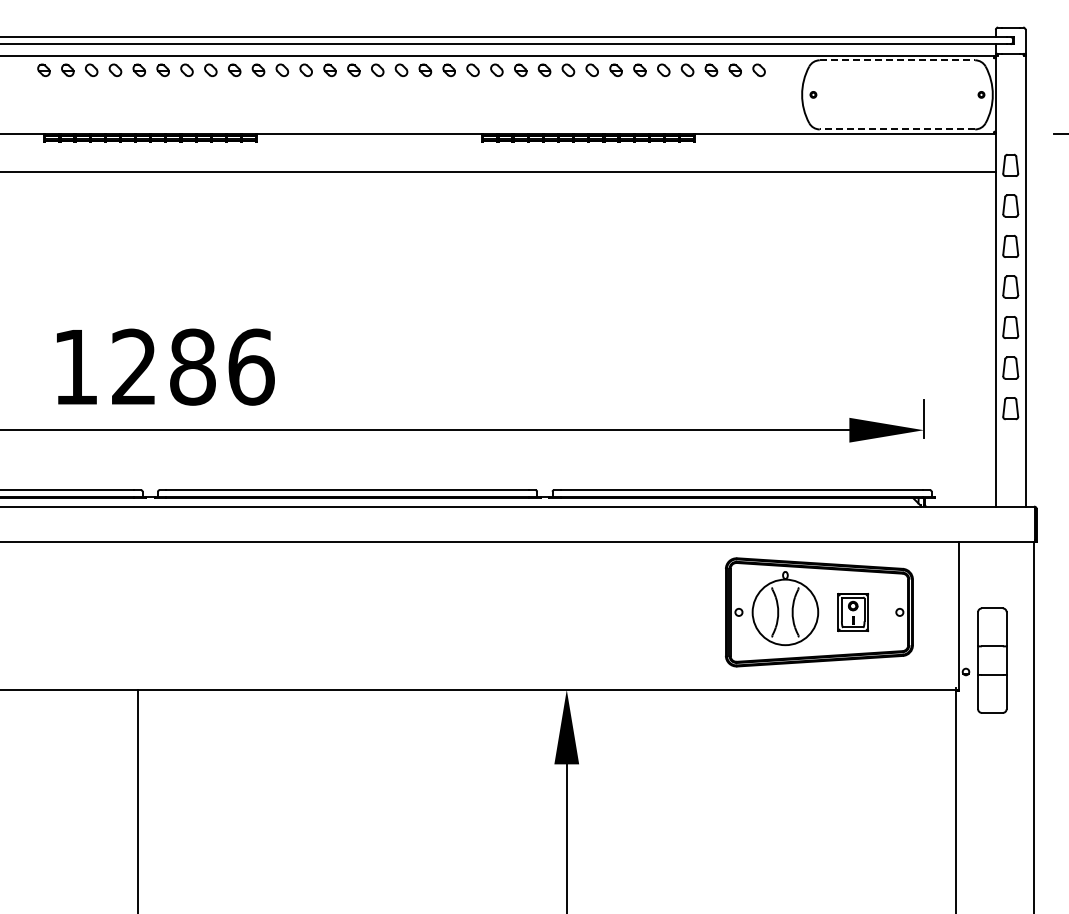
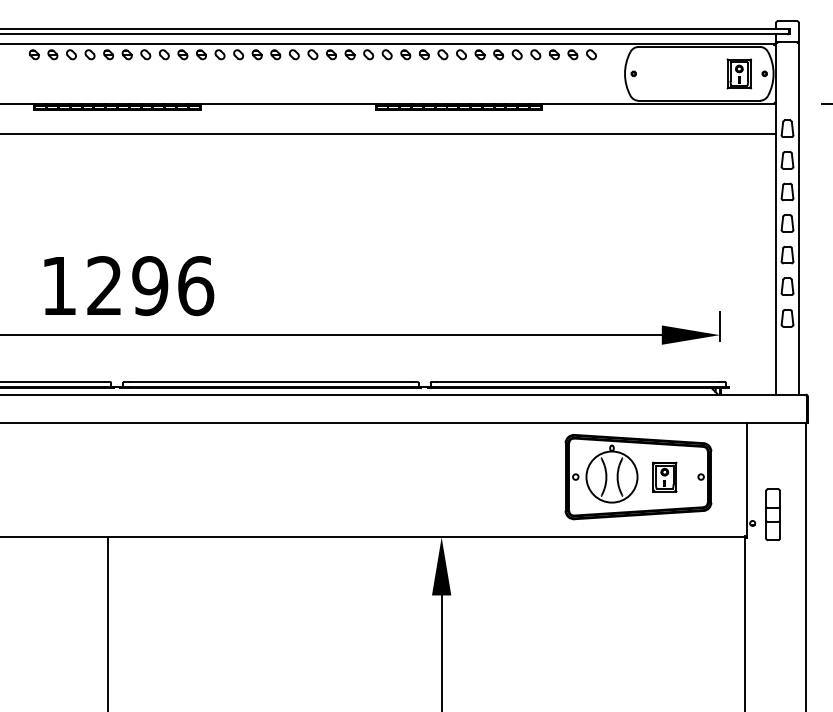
line: (897, 60) -> (699, 47), dashed -> solid
part: (948, 94) -> (739, 73), added
line: (897, 129) -> (699, 100), dashed -> solid
text: (192, 366) -> (150, 285), 1286 -> 1296
part: (991, 660) -> (772, 514), size x0.62

